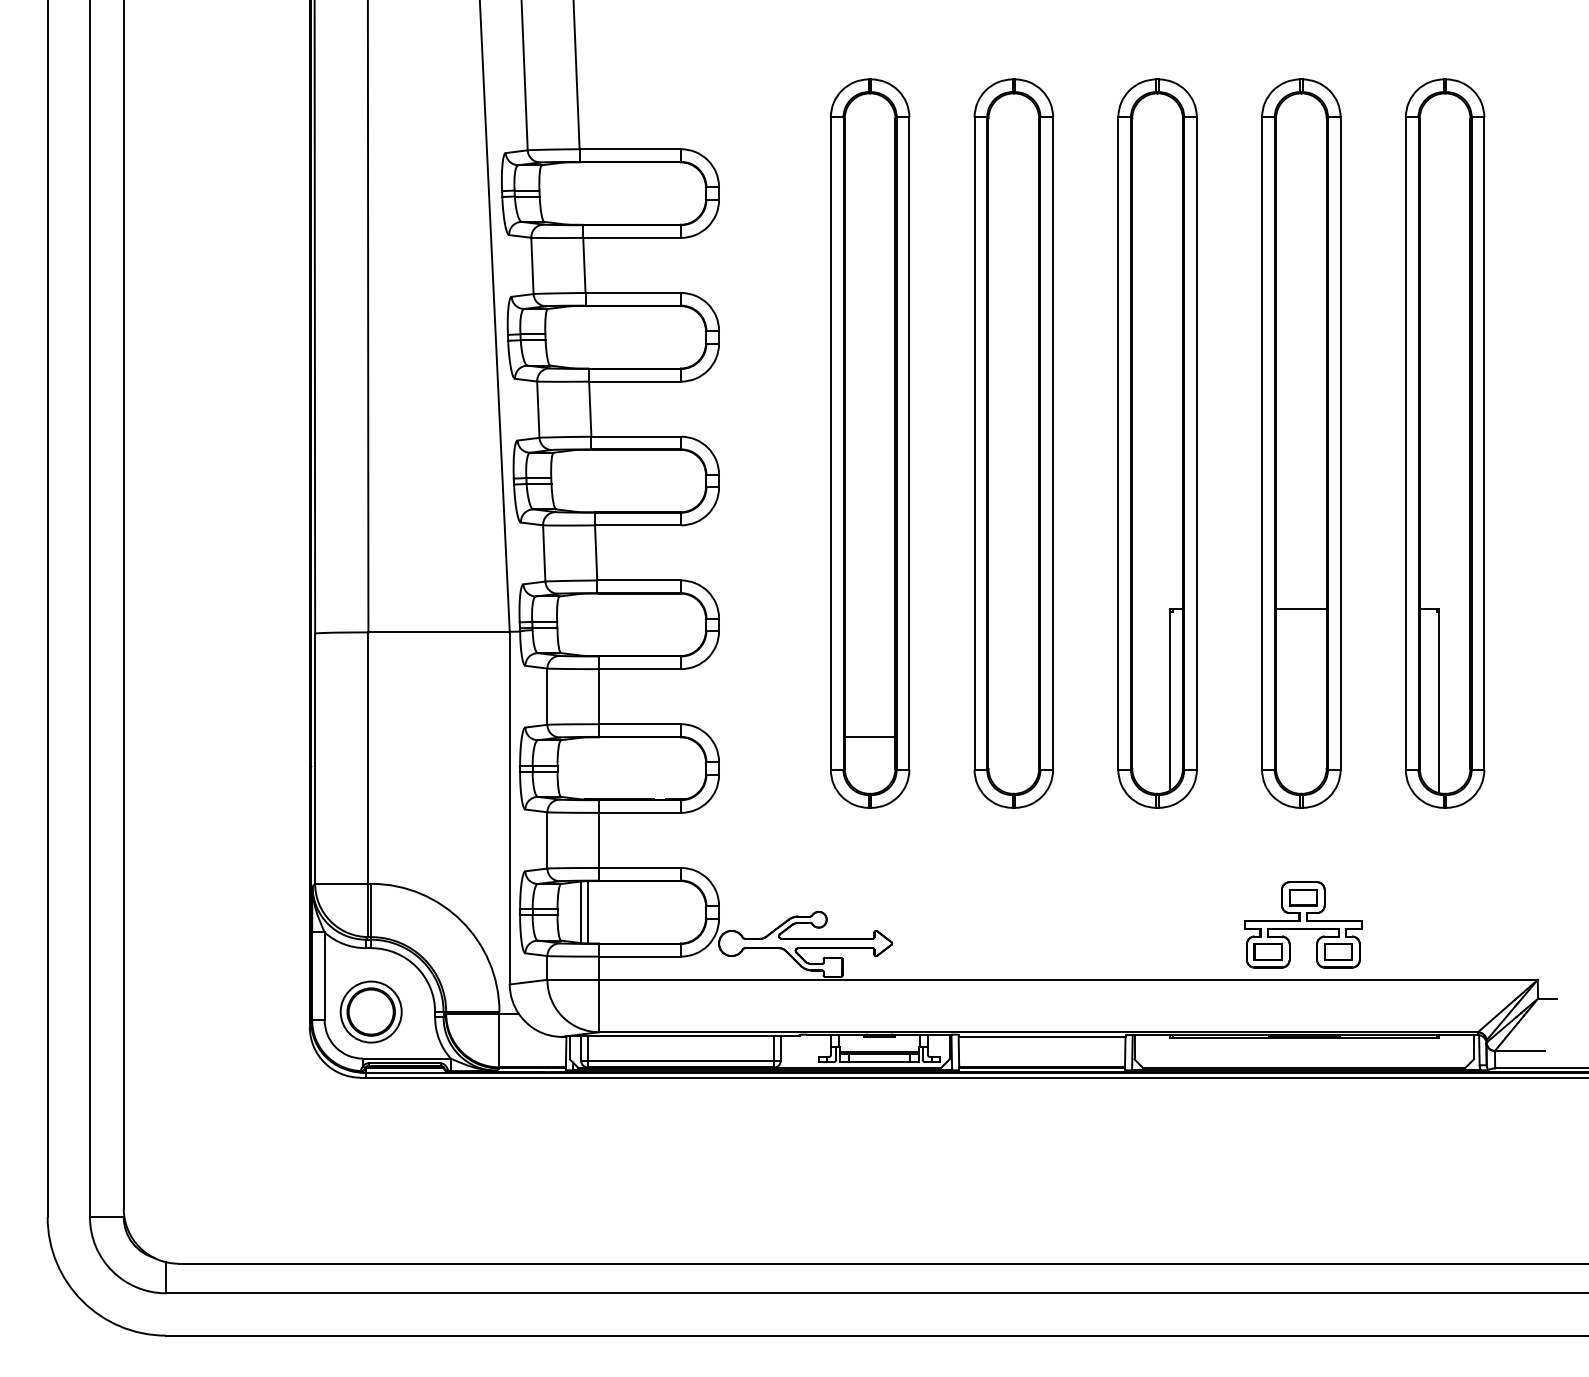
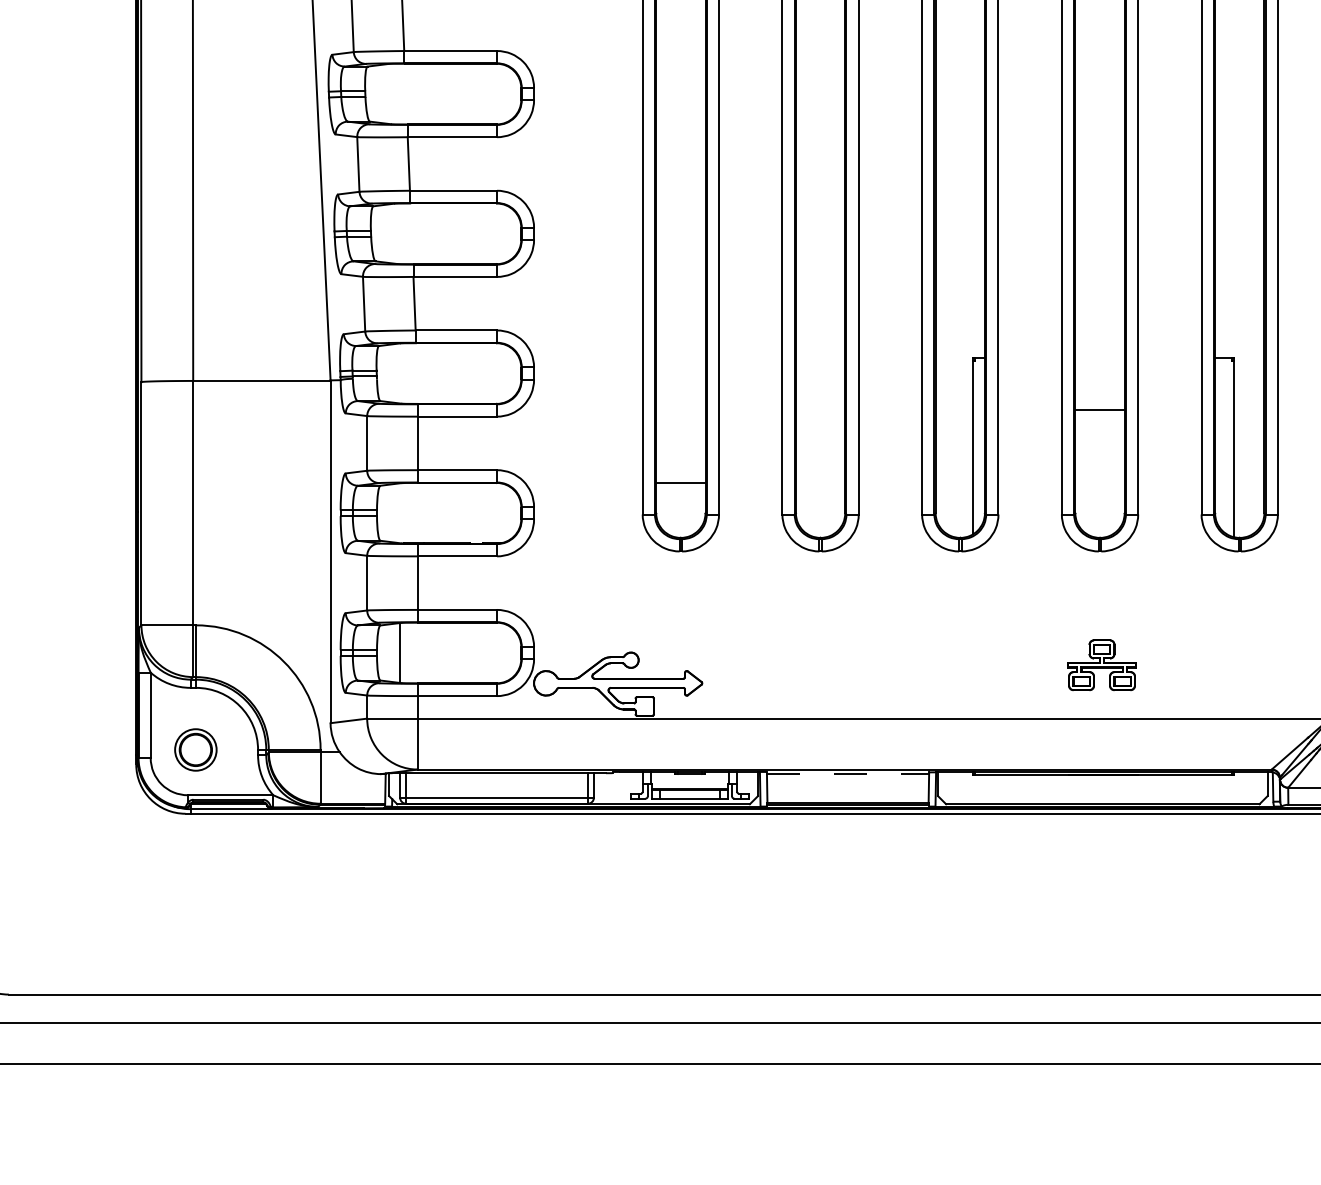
line: (1300, 608) -> (1099, 410), moved
line: (587, 912) -> (406, 653), removed
part: (1303, 924) -> (1102, 664), size x0.6
part: (370, 1011) -> (195, 749), size x0.7
line: (1042, 1036) -> (848, 773), solid -> dashed

